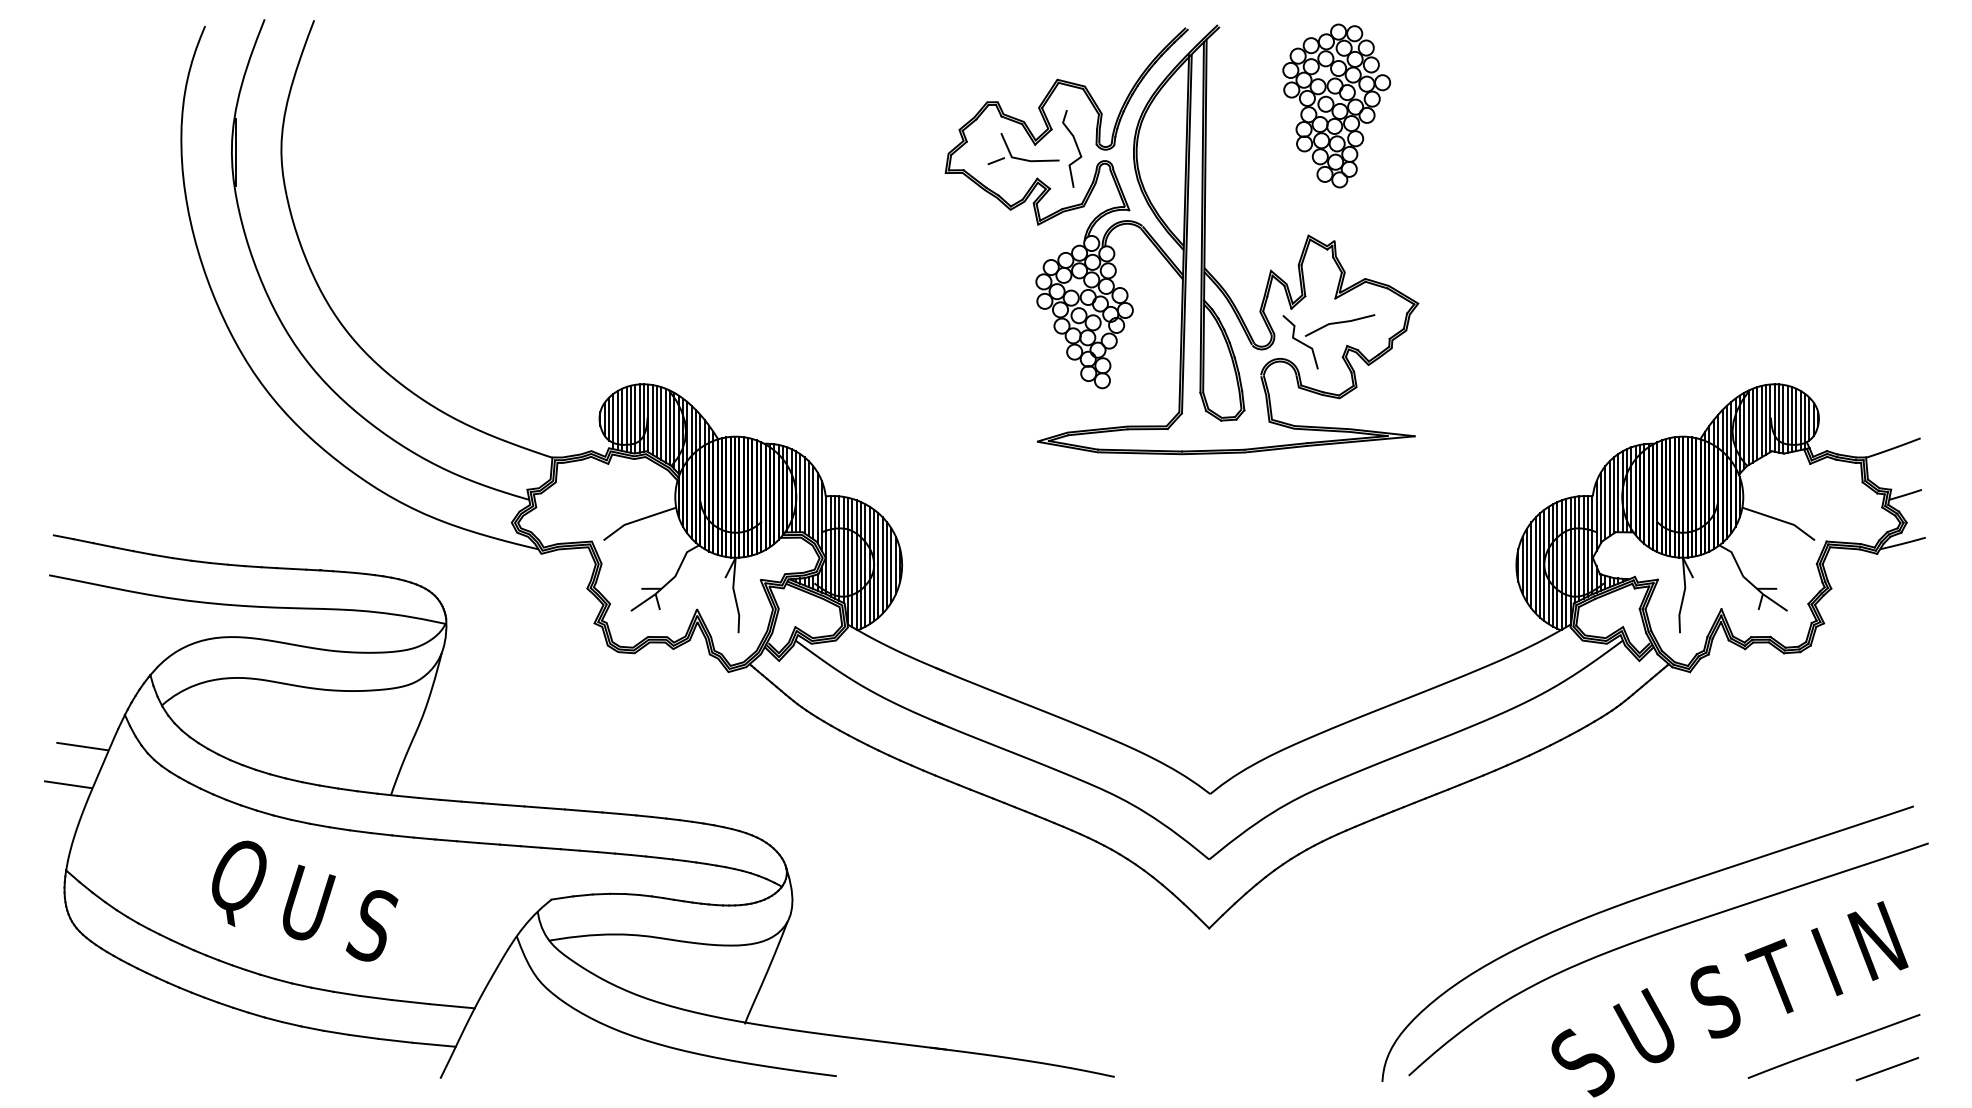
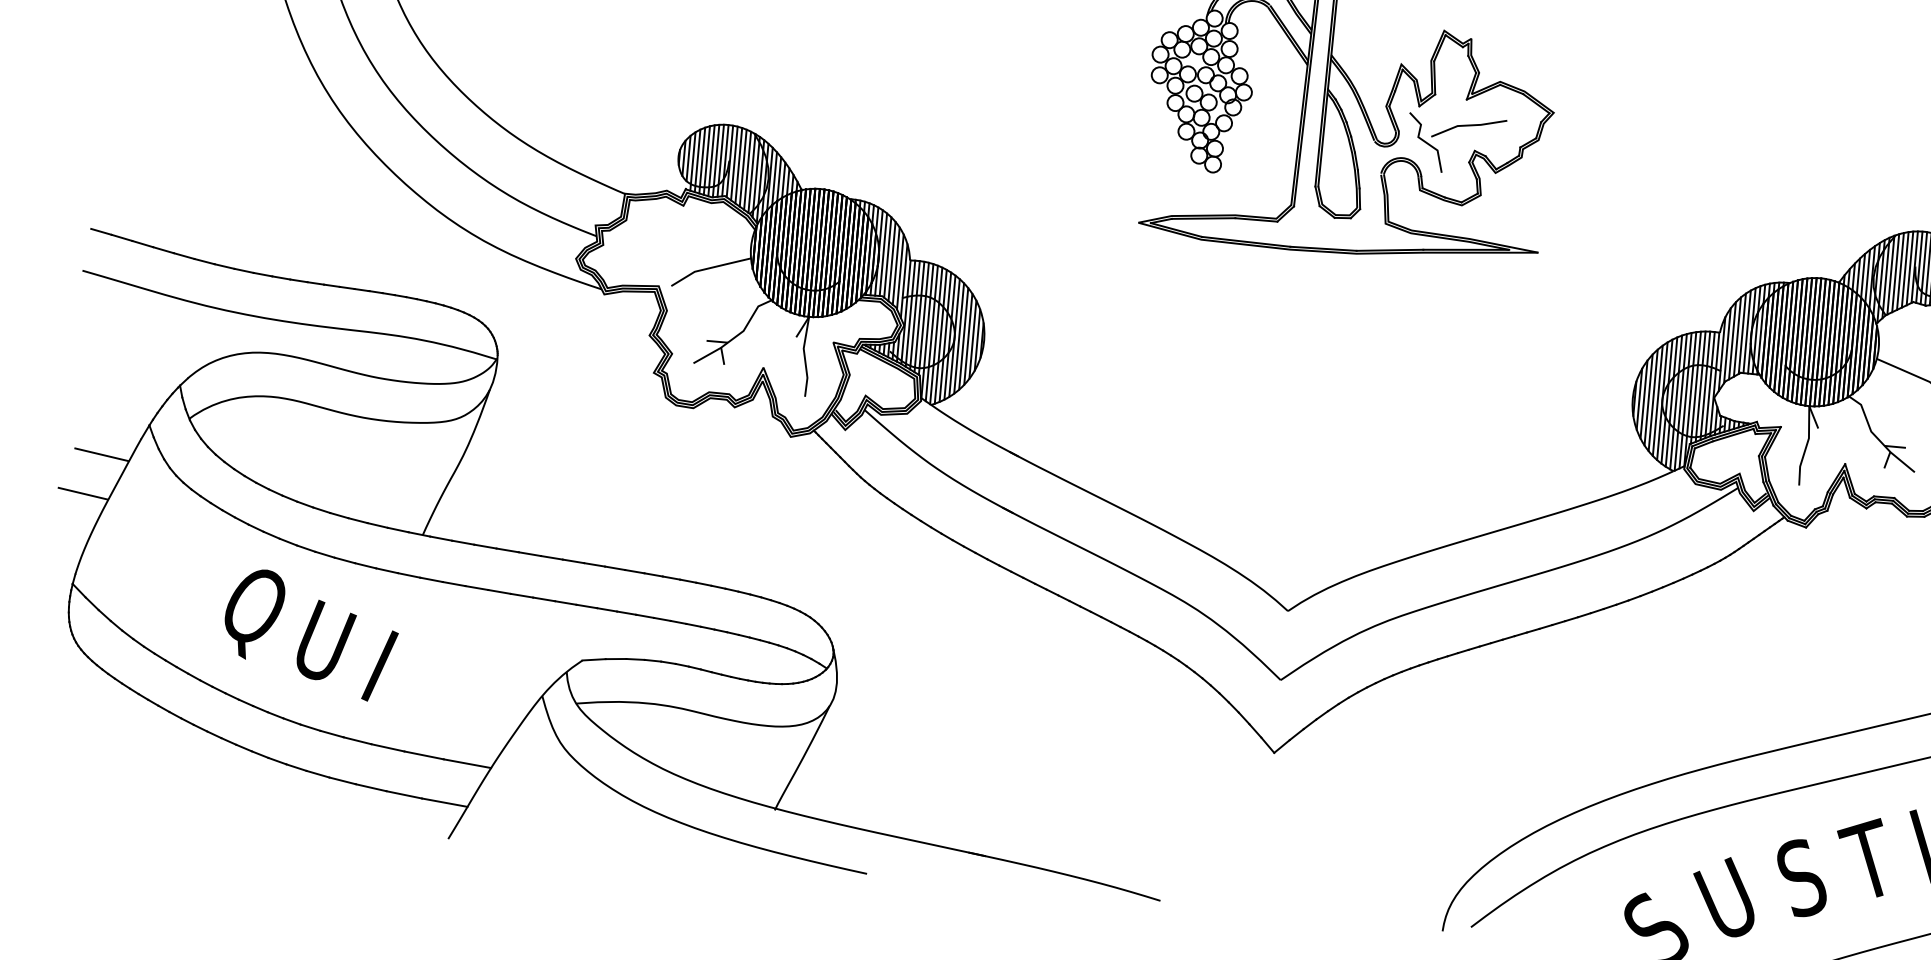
text: (371, 924) -> (390, 669), S -> I

